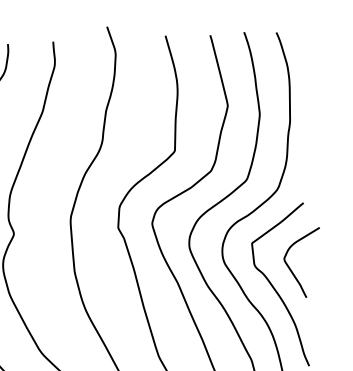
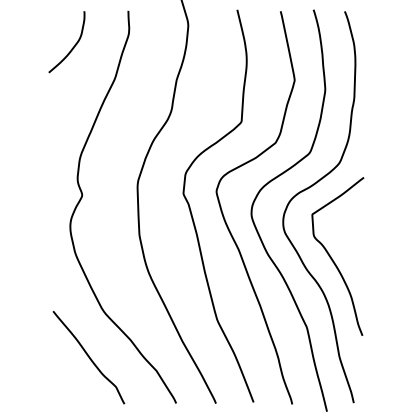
curve: (291, 269) -> (349, 241), removed

